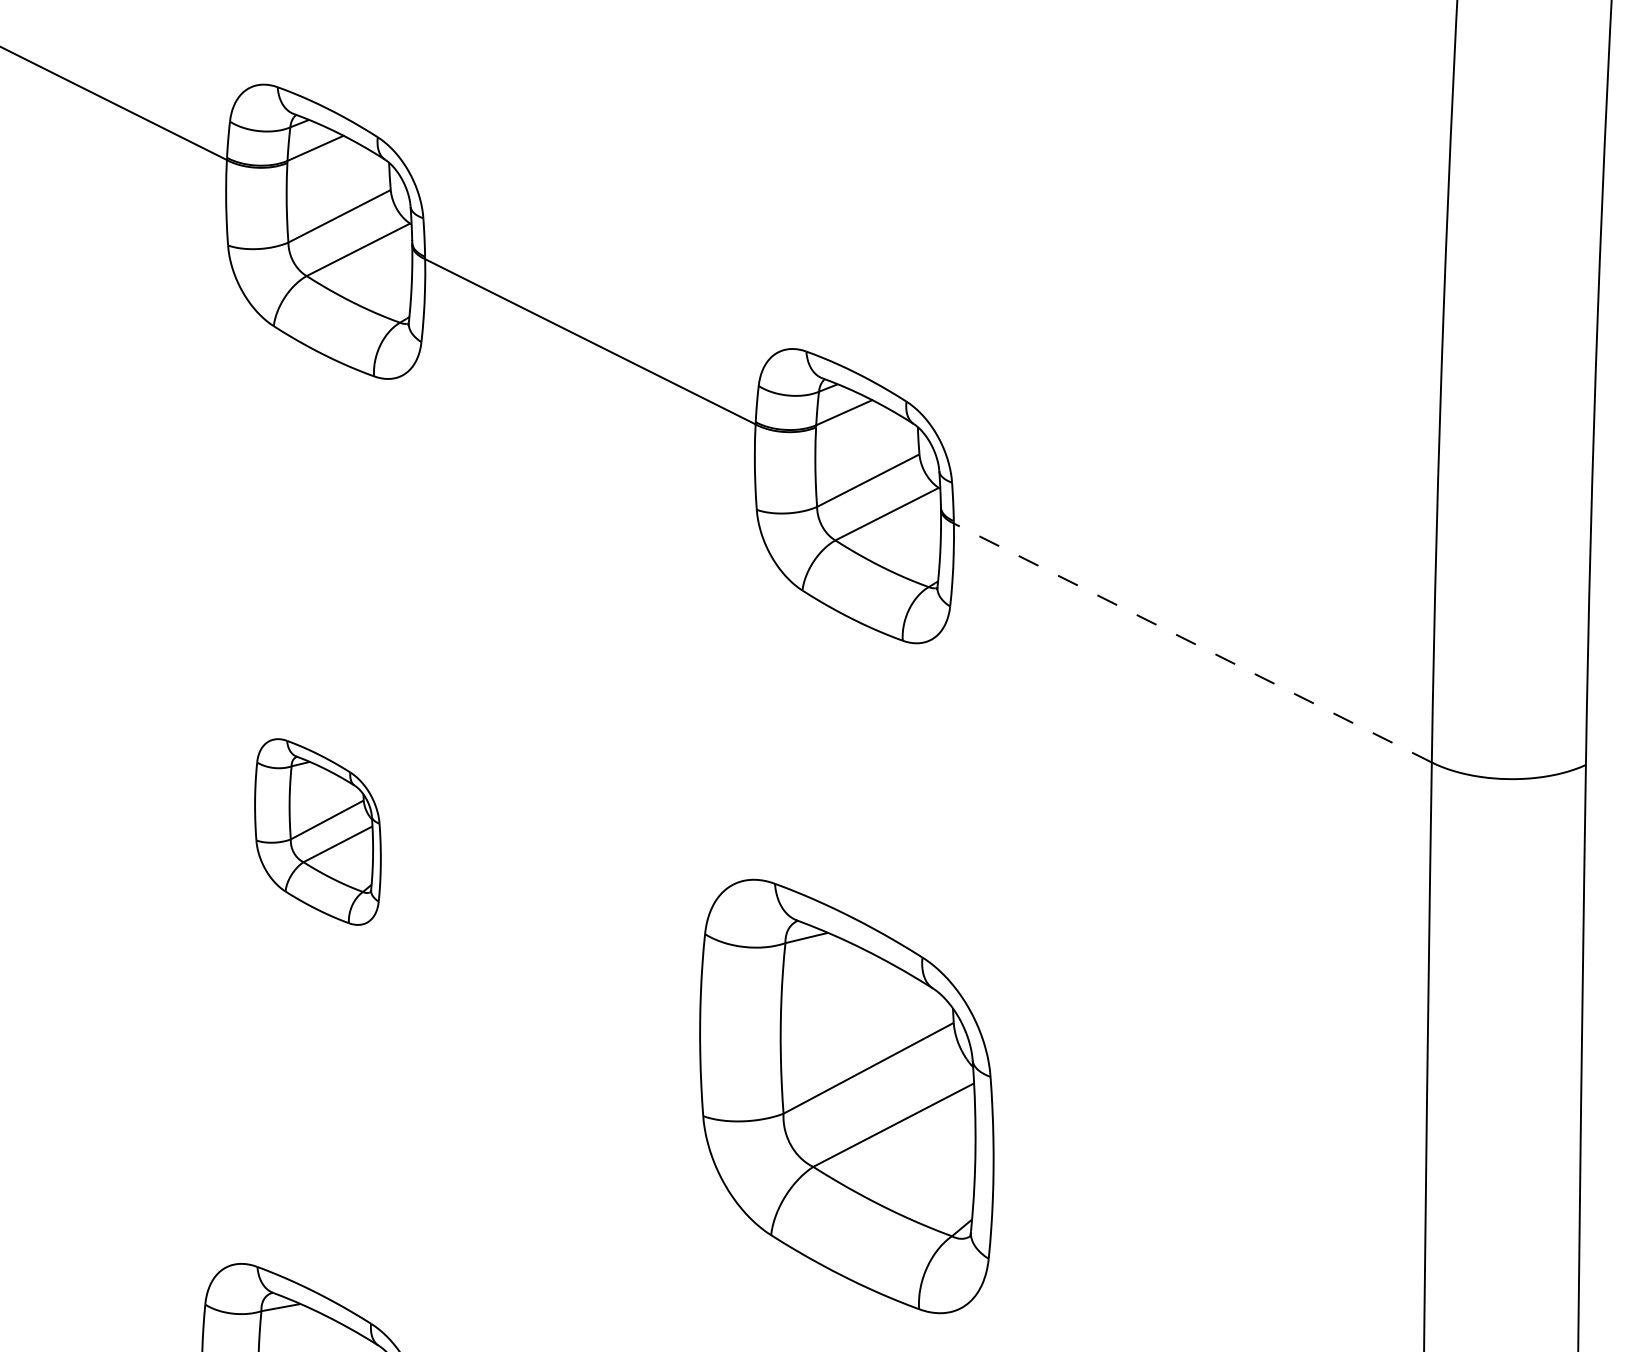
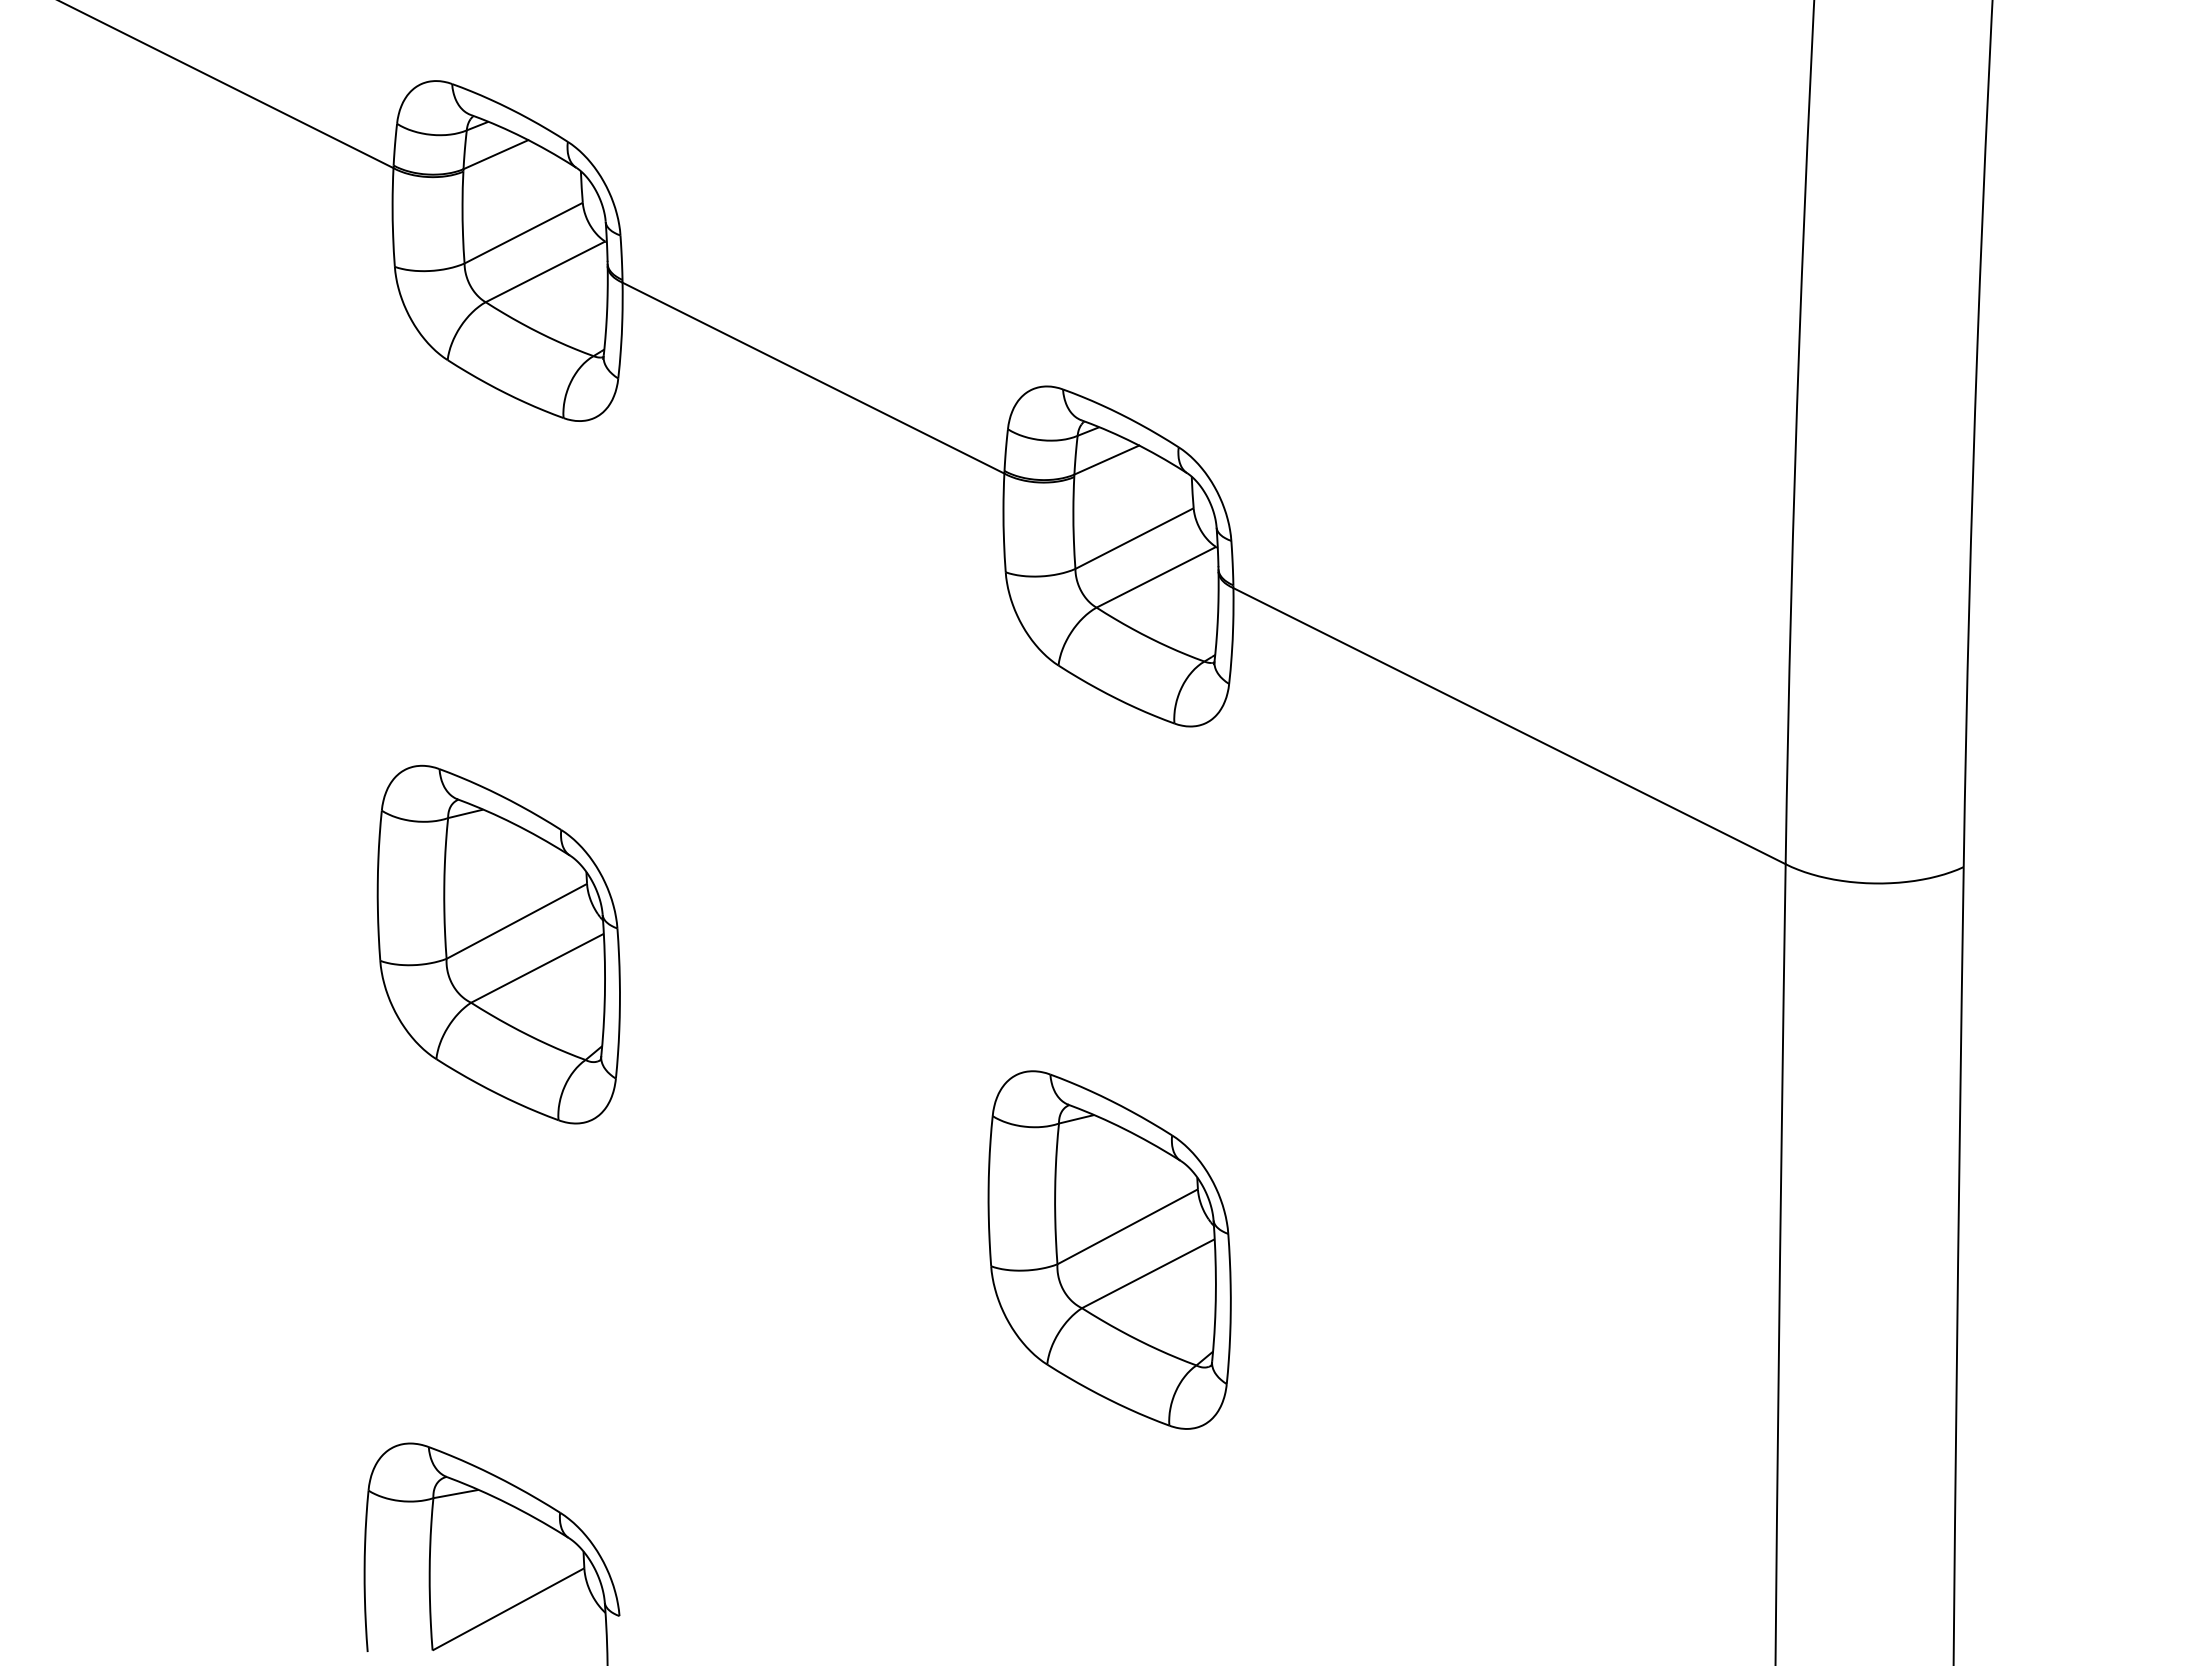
line: (1192, 643) -> (1509, 726), dashed -> solid
part: (317, 831) -> (498, 944), size x1.67
part: (846, 1095) -> (1109, 1249), size x0.71

